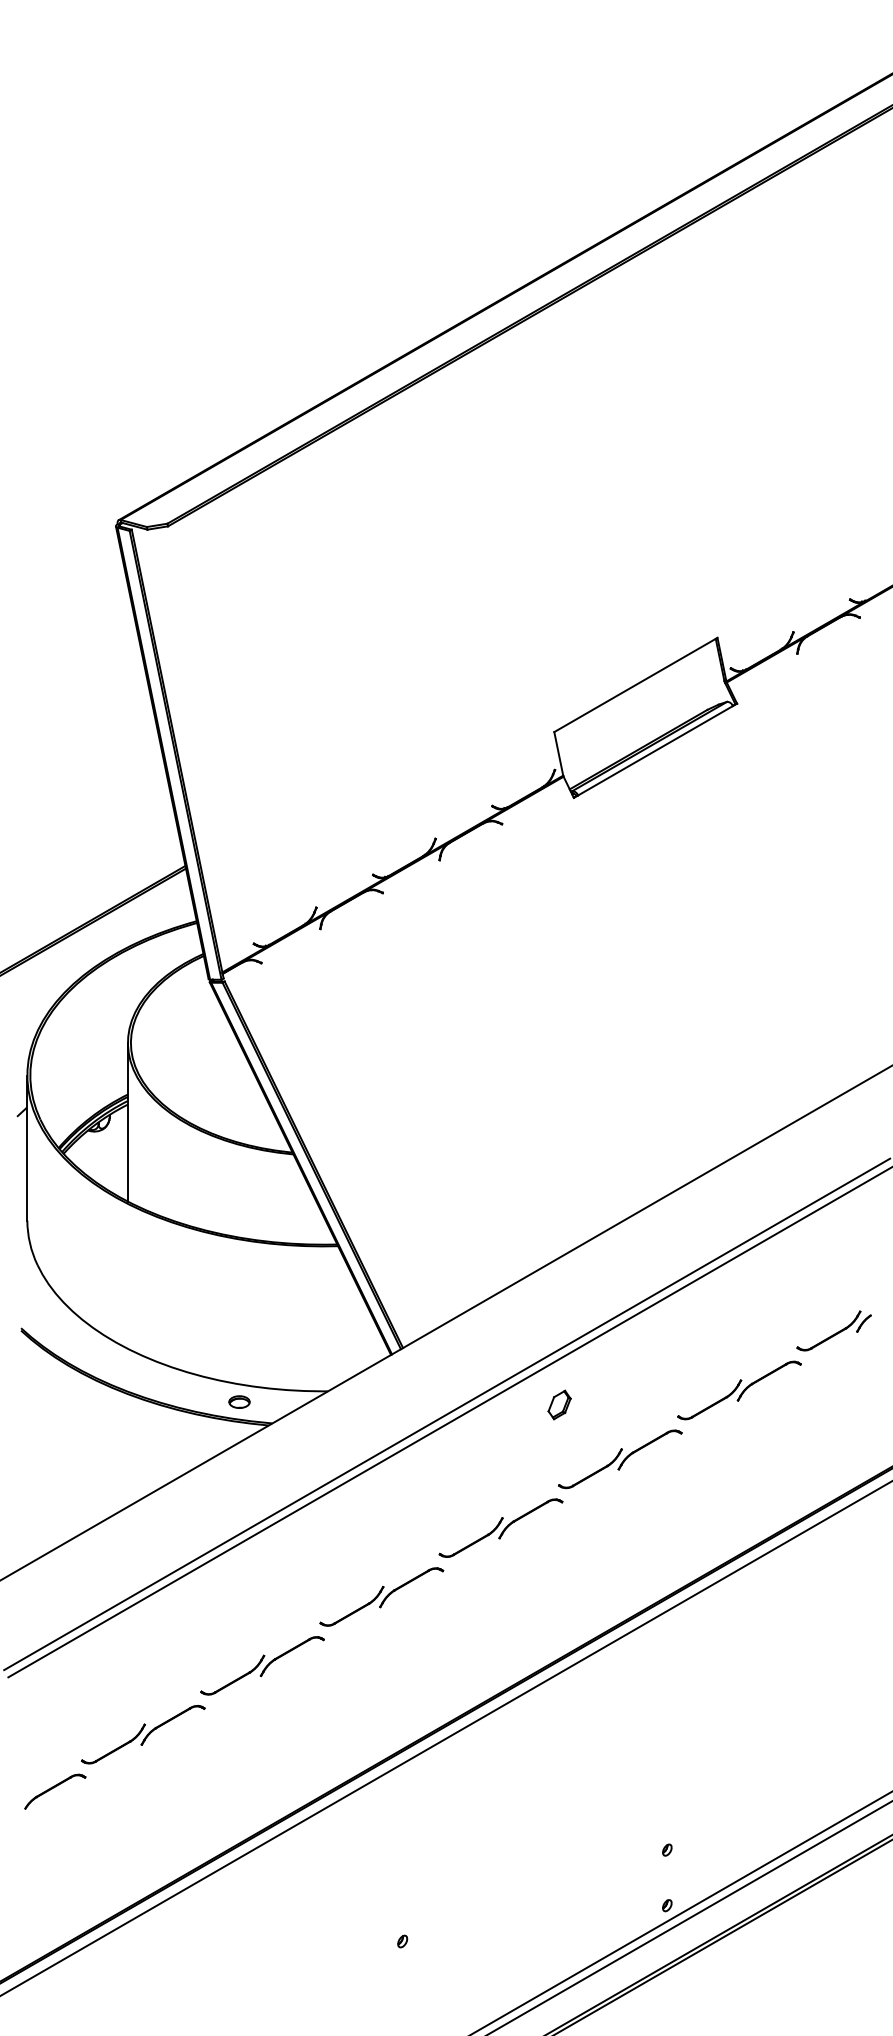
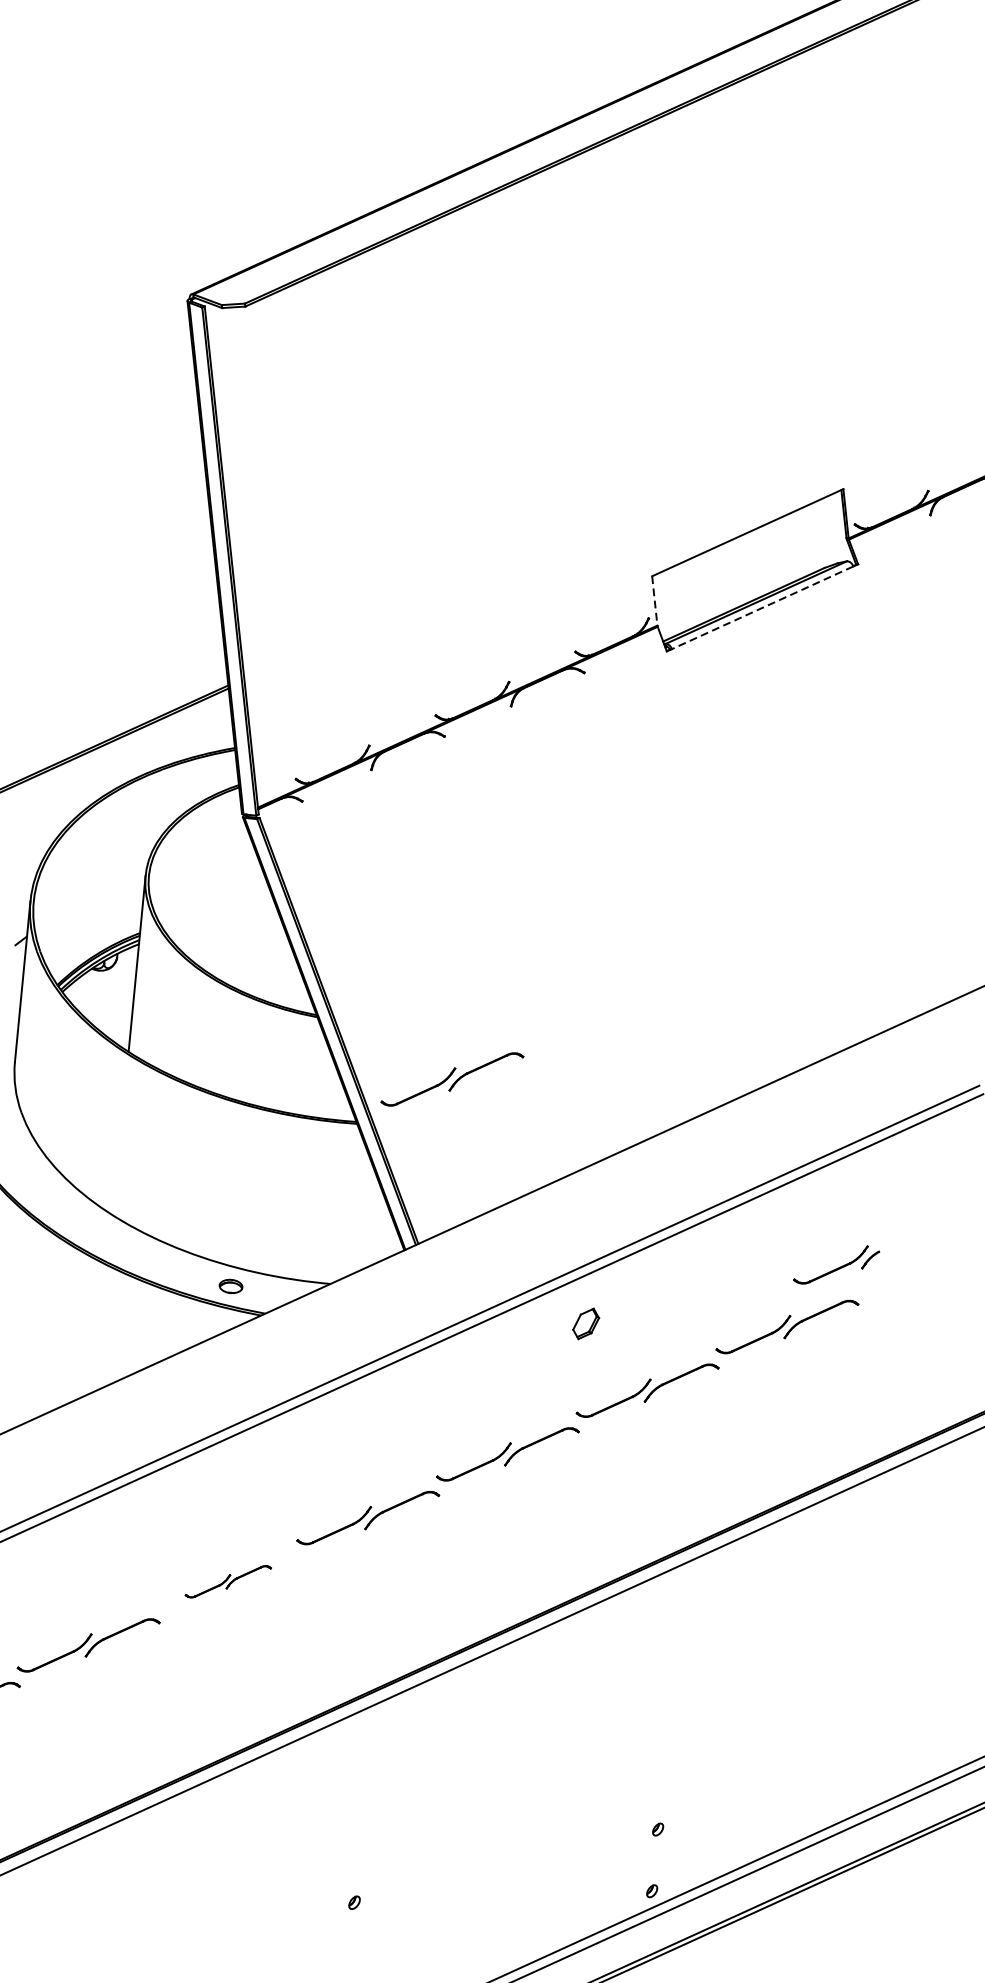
line: (655, 751) -> (762, 608), solid -> dashed
line: (558, 754) -> (654, 601), solid -> dashed
part: (419, 1198) -> (452, 1079), added
part: (833, 1330) -> (835, 1264), moved
part: (262, 1665) -> (228, 1581), size x0.6

